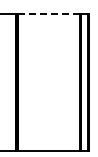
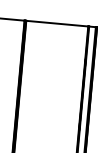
line: (49, 13) -> (57, 23), dashed -> solid

